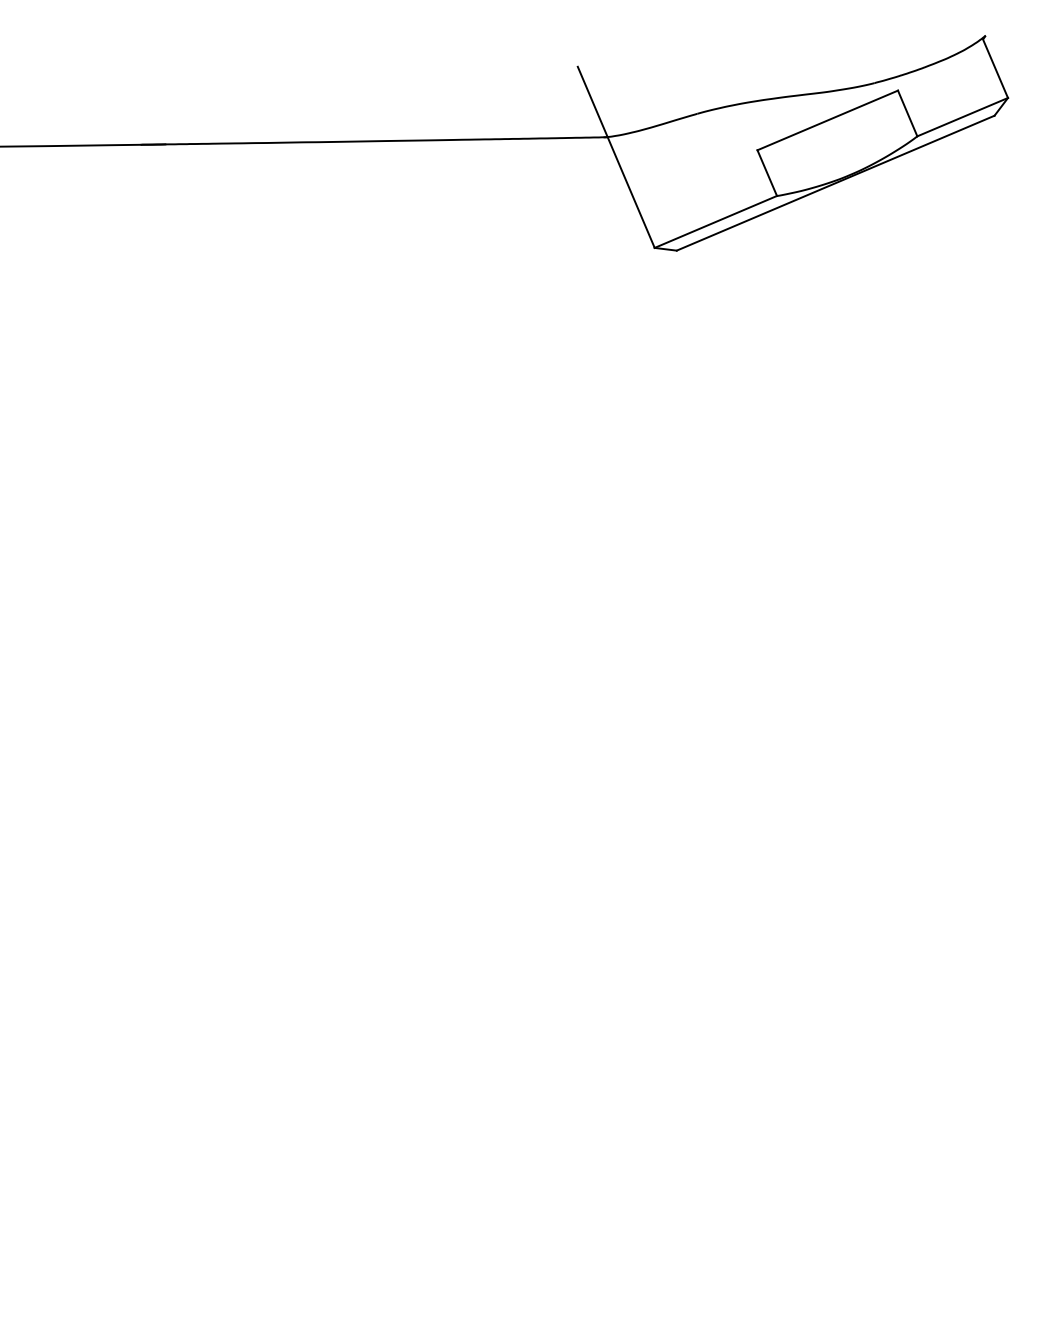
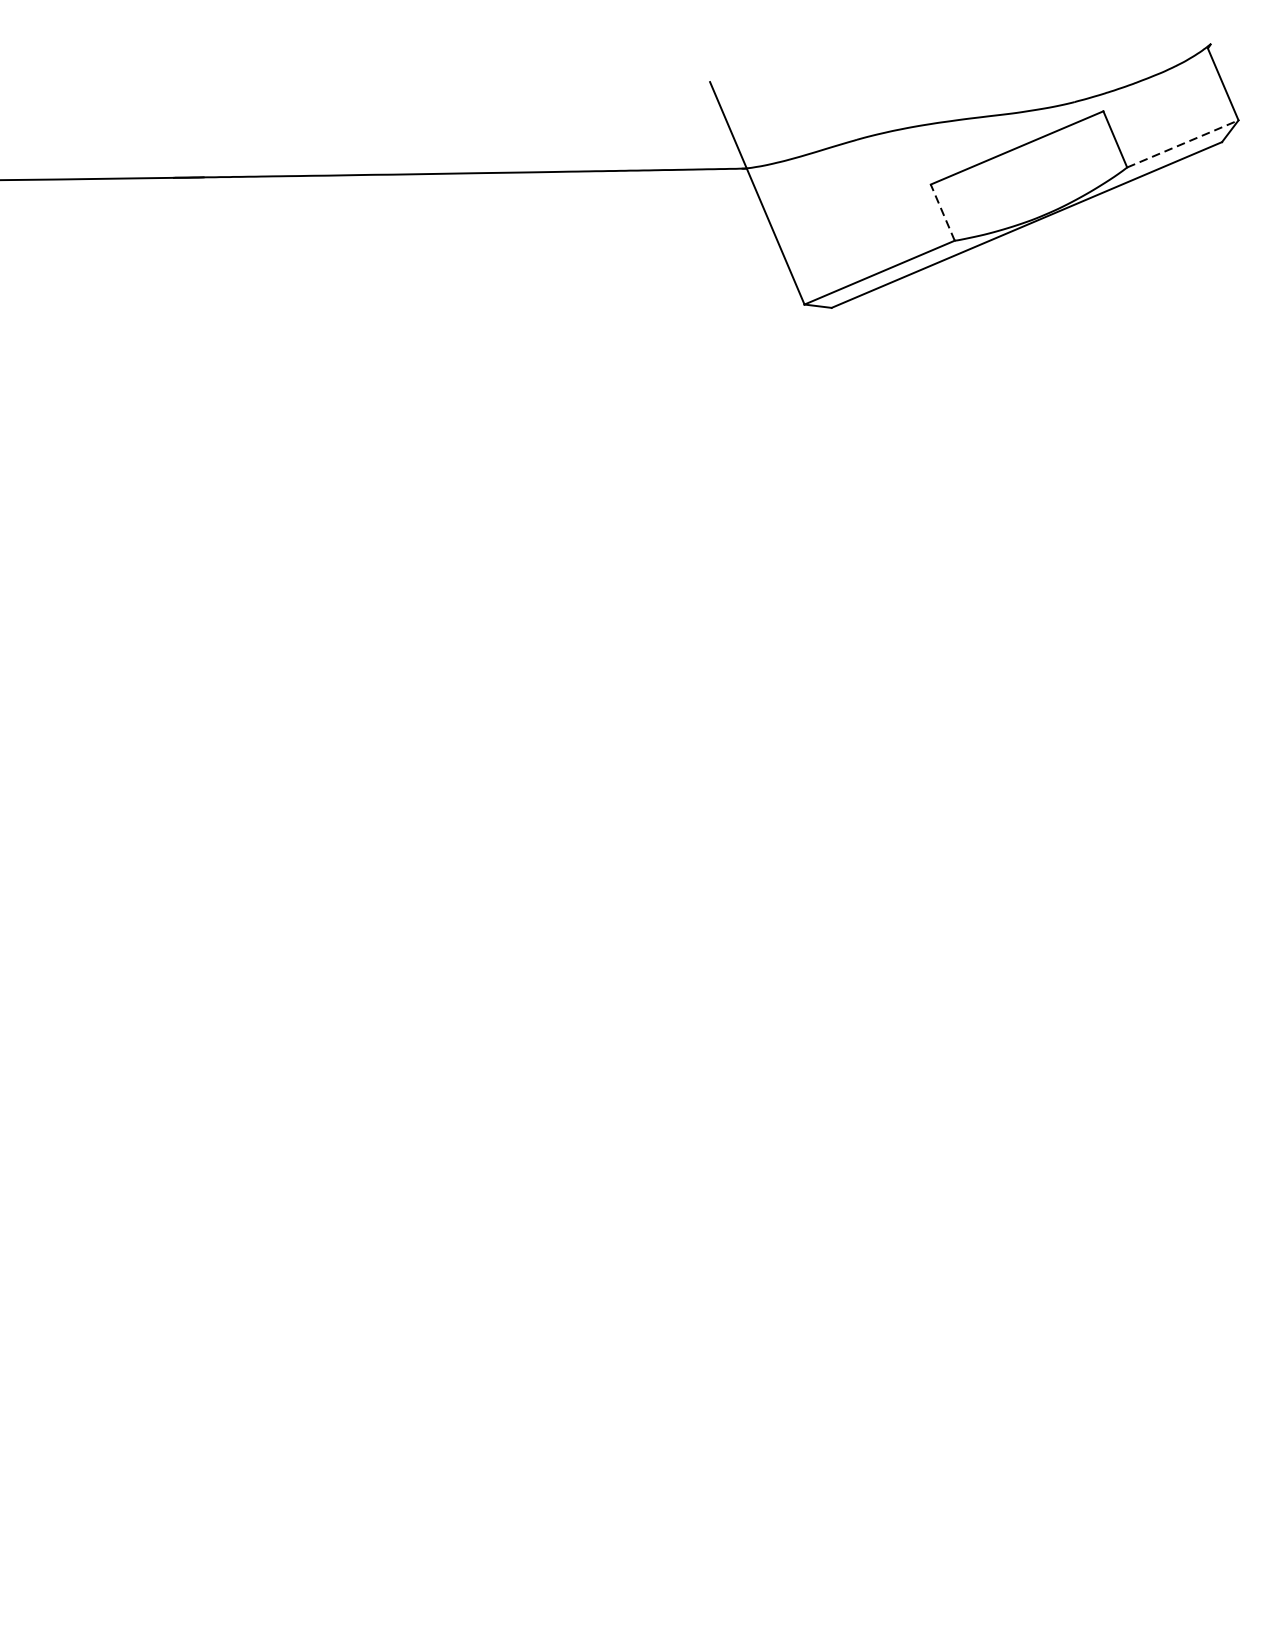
line: (963, 116) -> (1183, 143), solid -> dashed
line: (767, 173) -> (943, 213), solid -> dashed

